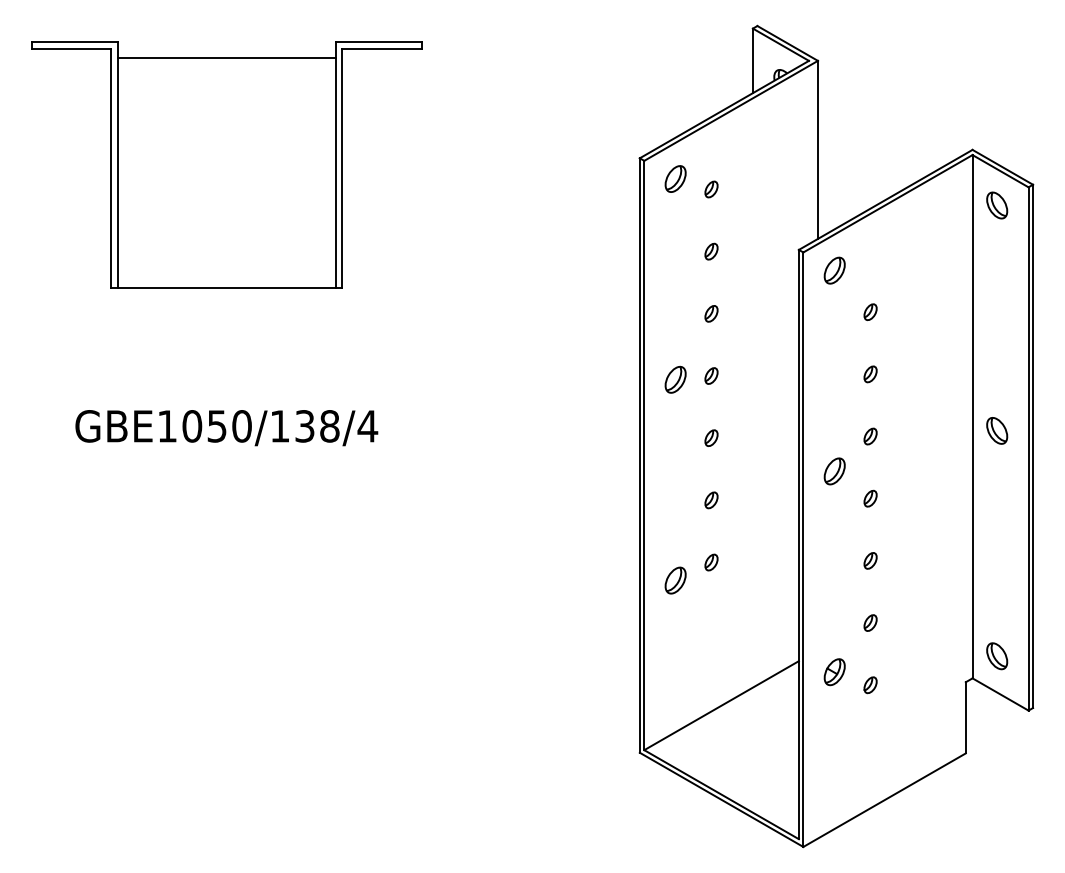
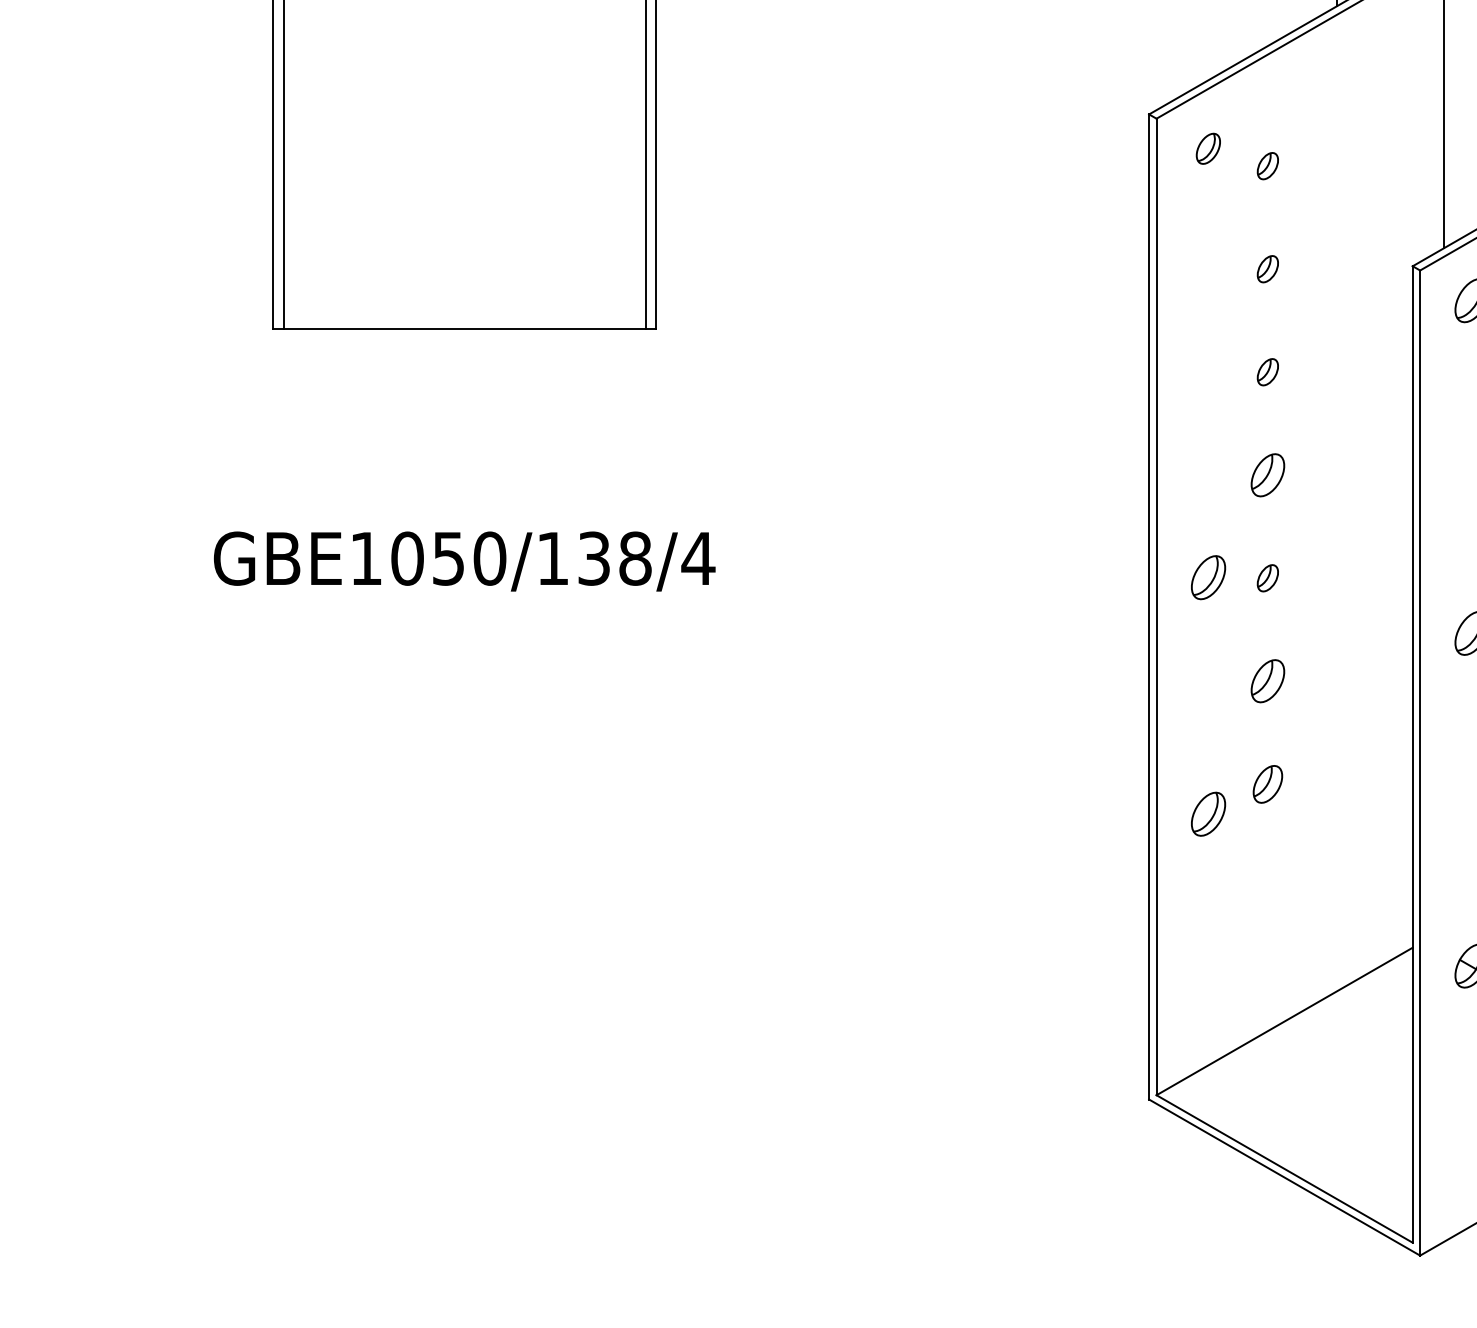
part: (675, 178) -> (1208, 147), size x0.7
part: (711, 375) -> (1267, 474), size x1.6
part: (675, 379) -> (1208, 577), moved
part: (711, 500) -> (1267, 681), size x1.6
part: (711, 562) -> (1267, 784), size x1.4

